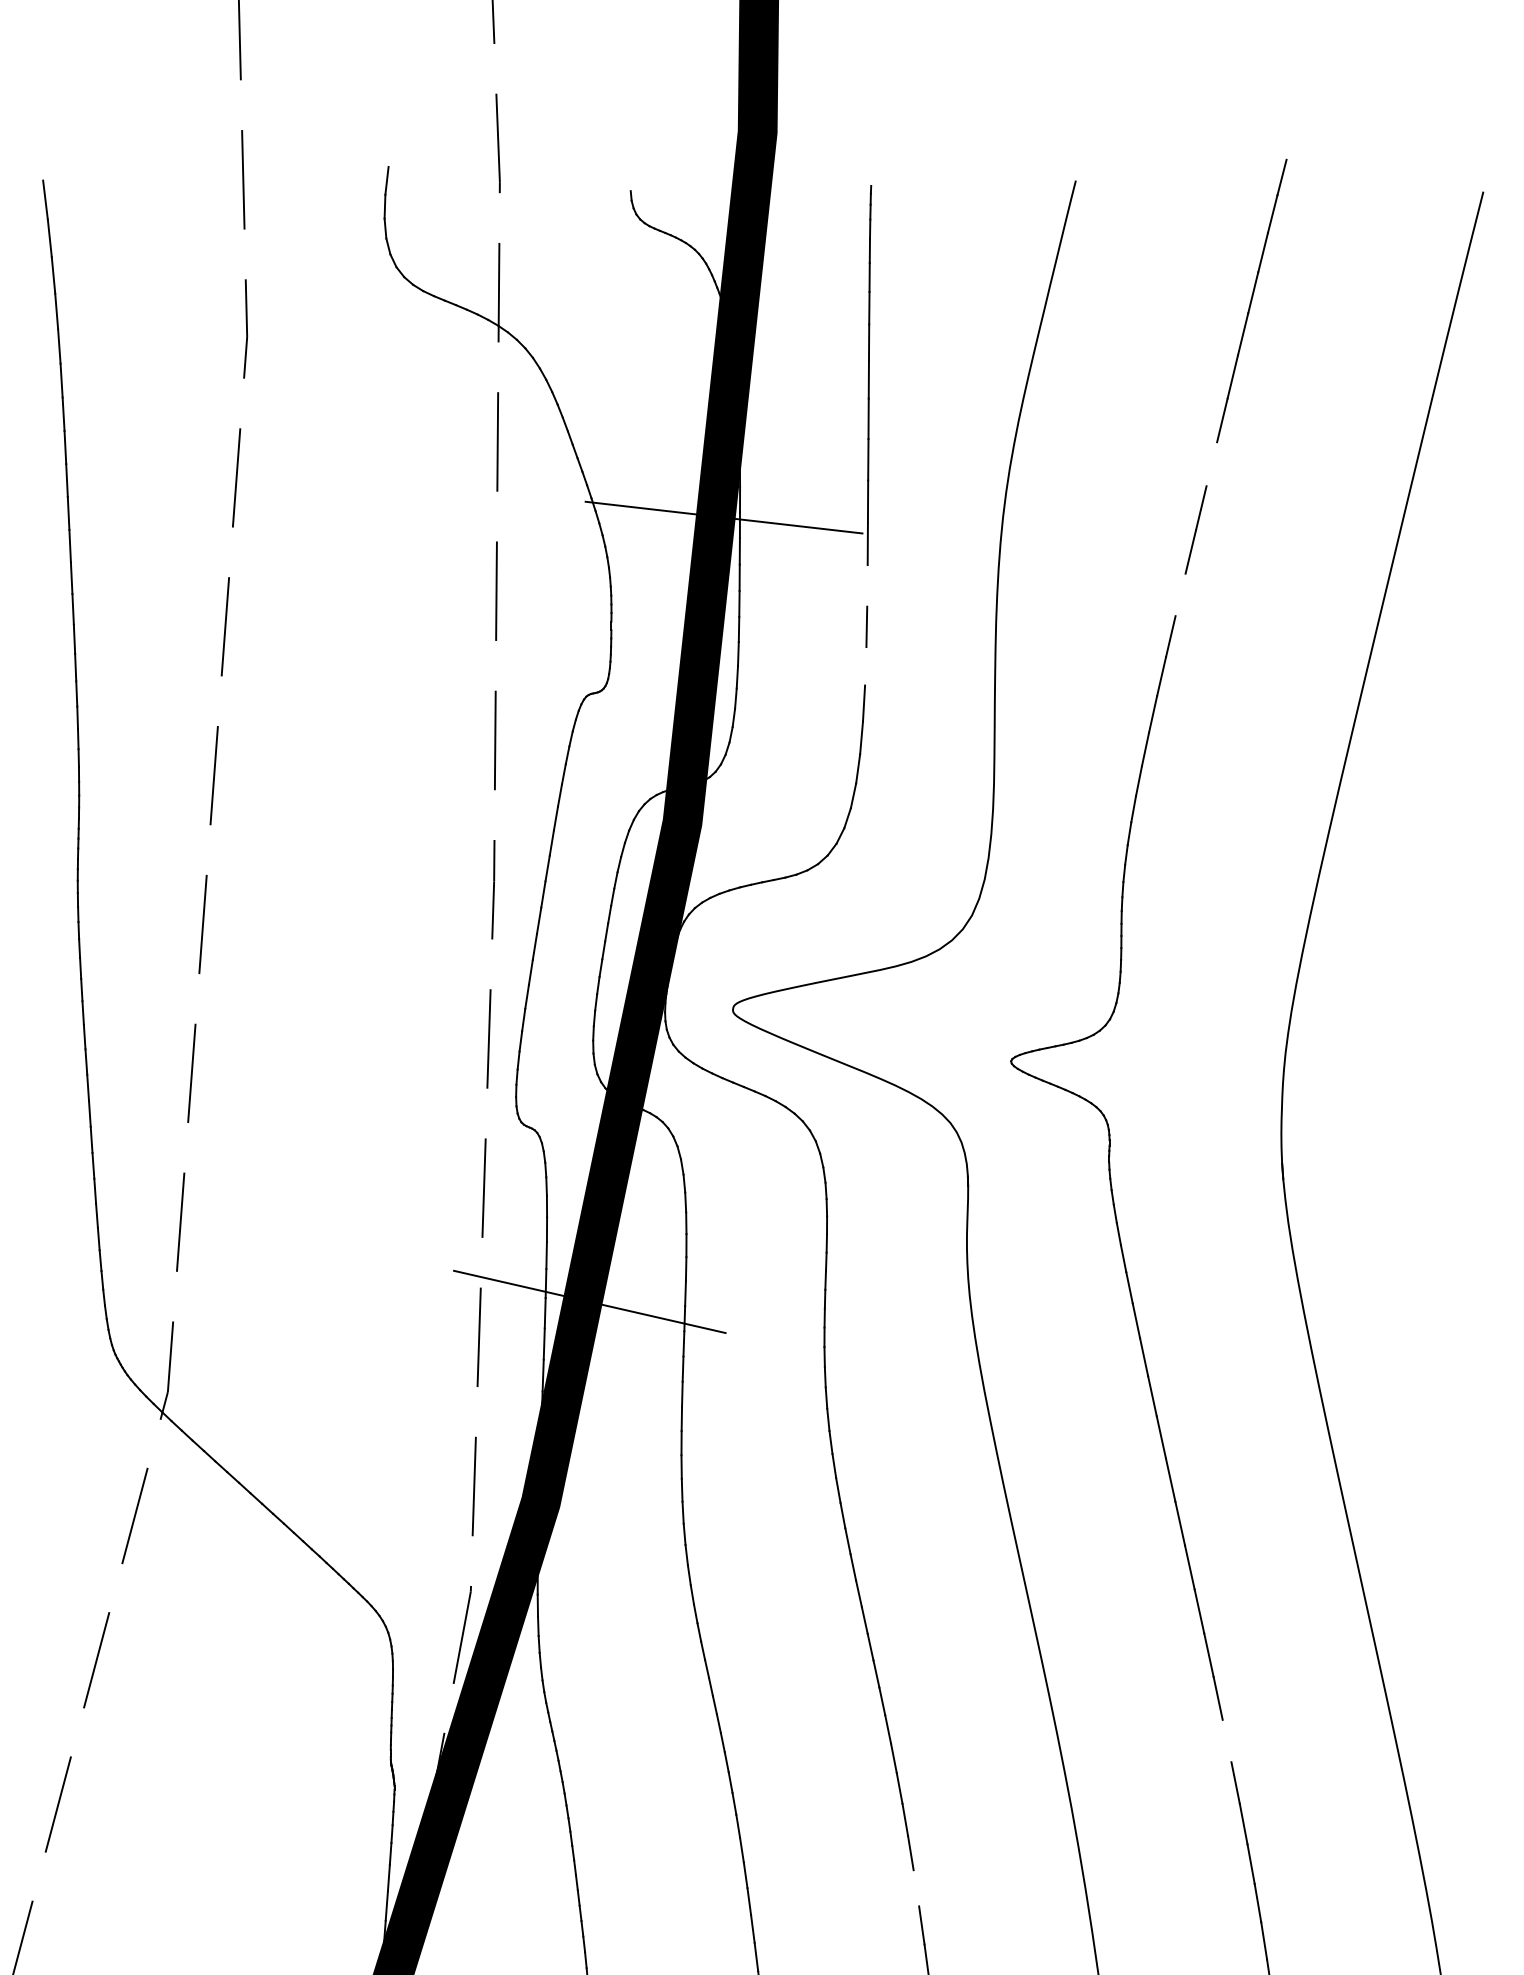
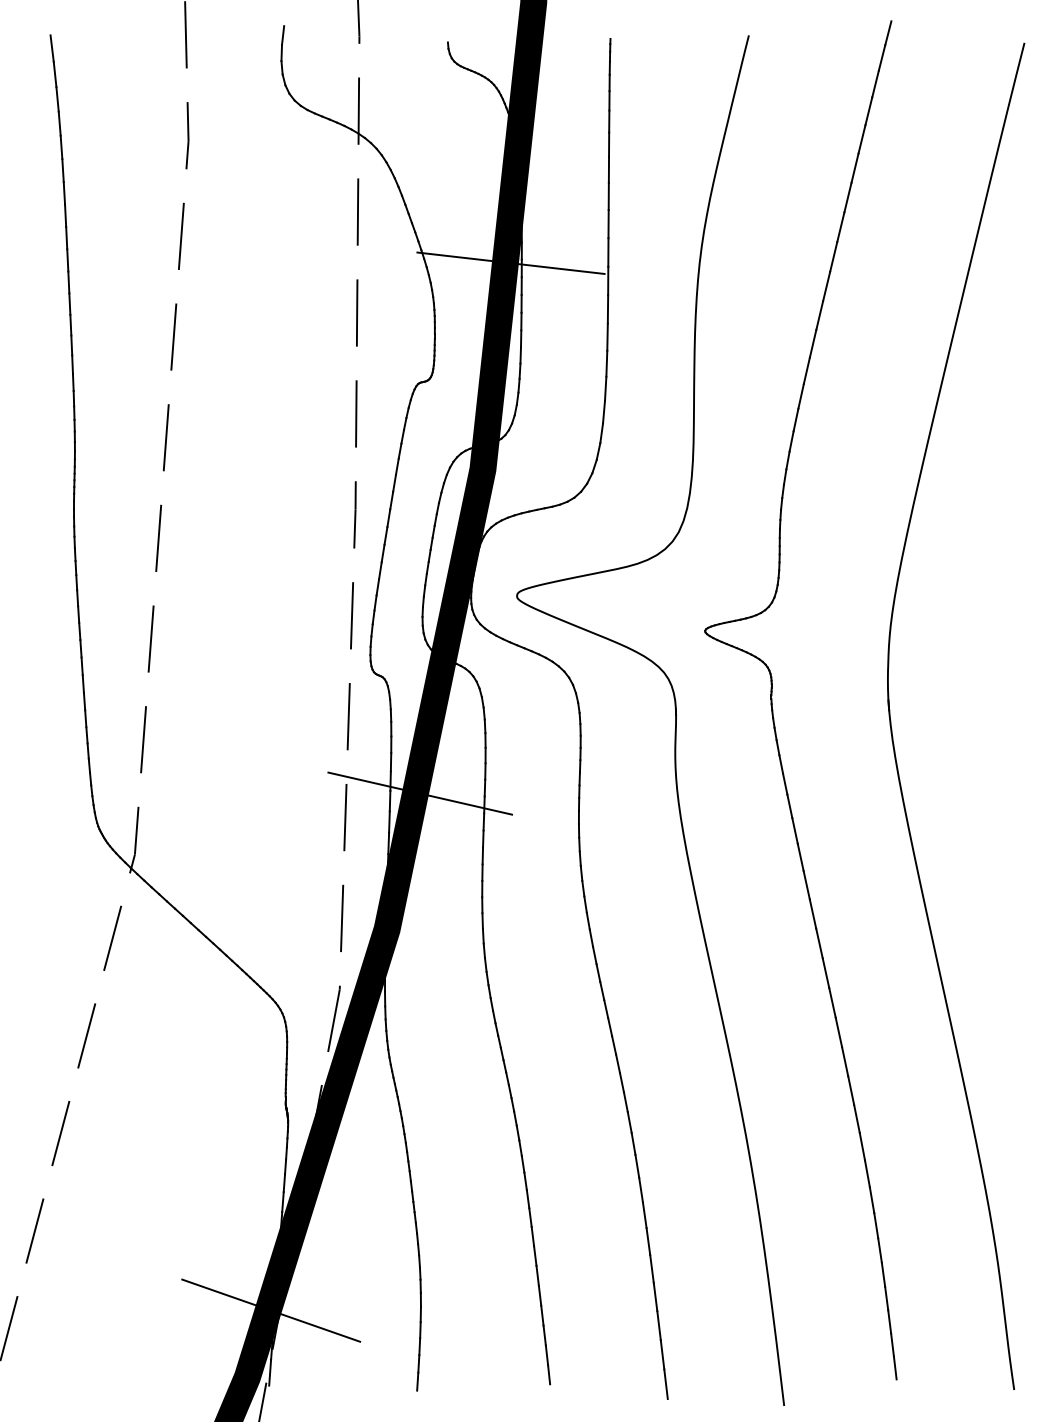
line: (1211, 464) -> (840, 227), added
line: (866, 586) -> (607, 309), added
line: (1180, 594) -> (819, 315), added
line: (865, 665) -> (606, 363), added
line: (1227, 1740) -> (851, 1090), added
line: (915, 1887) -> (640, 1189), added

